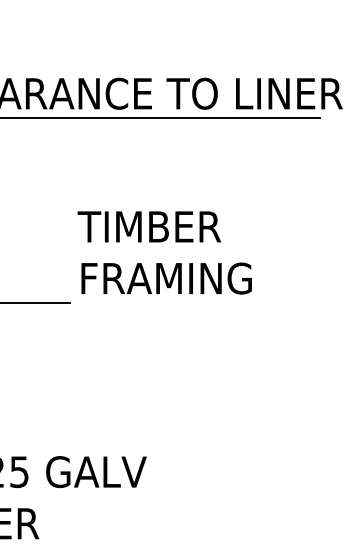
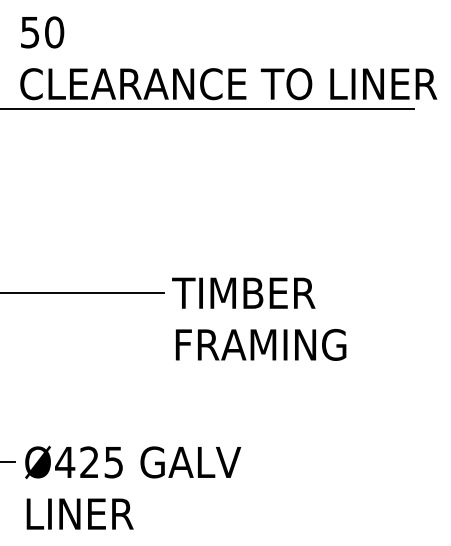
text: (165, 252) -> (259, 318), moved

